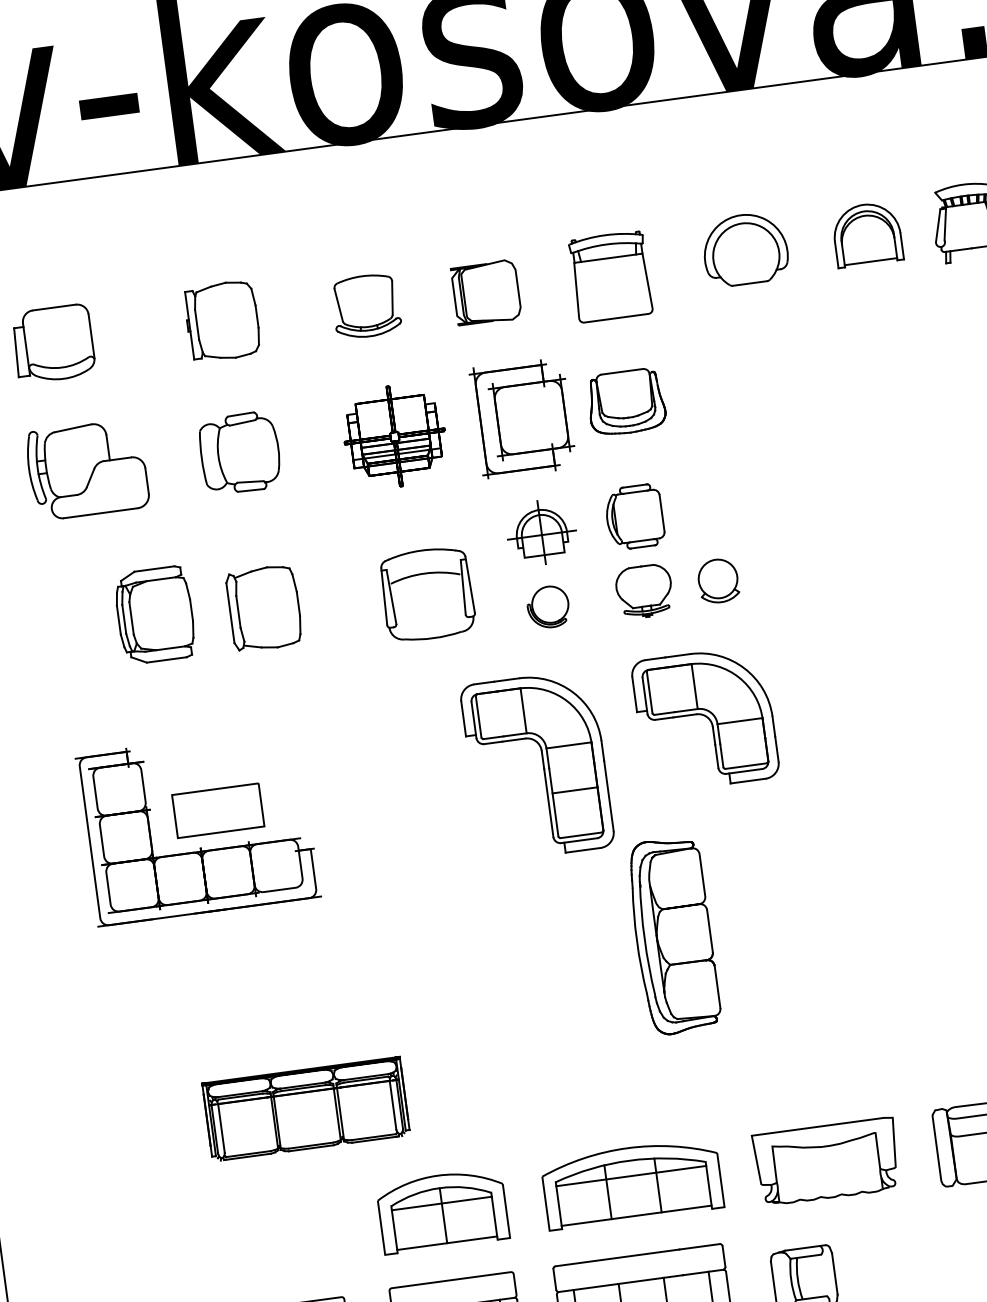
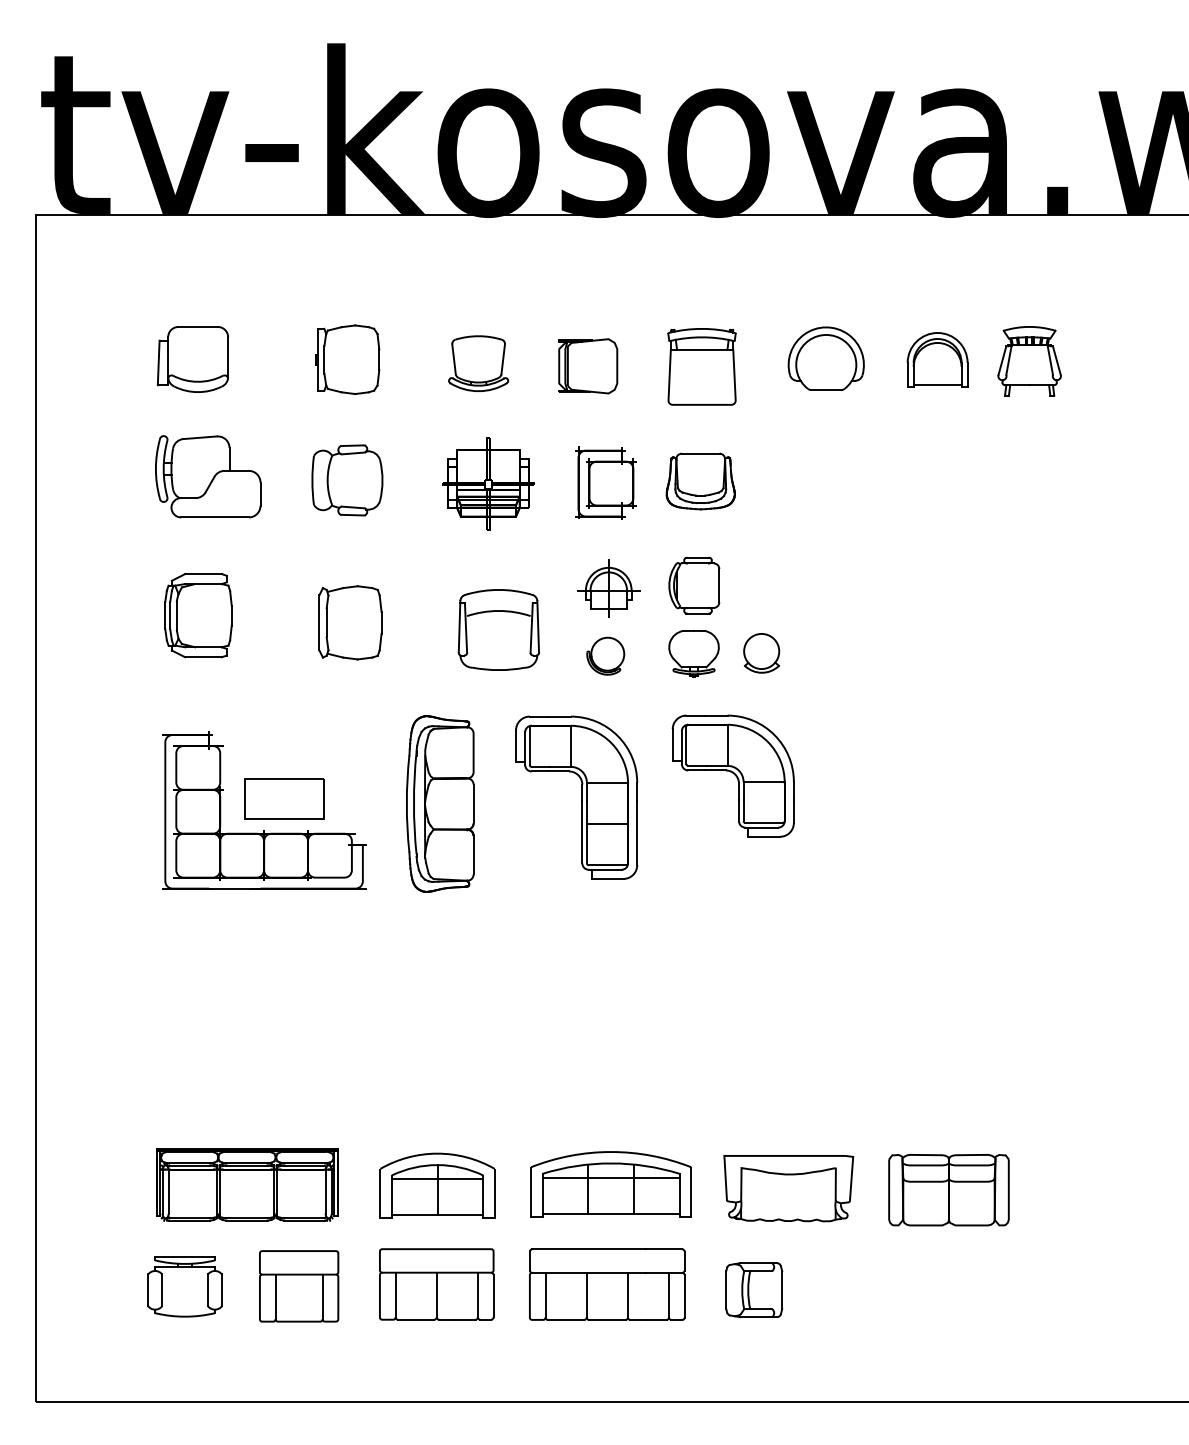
part: (522, 417) -> (605, 482), size x0.71
part: (155, 615) -> (198, 615), moved
part: (673, 935) -> (440, 803), moved
part: (306, 1108) -> (247, 1184), moved

